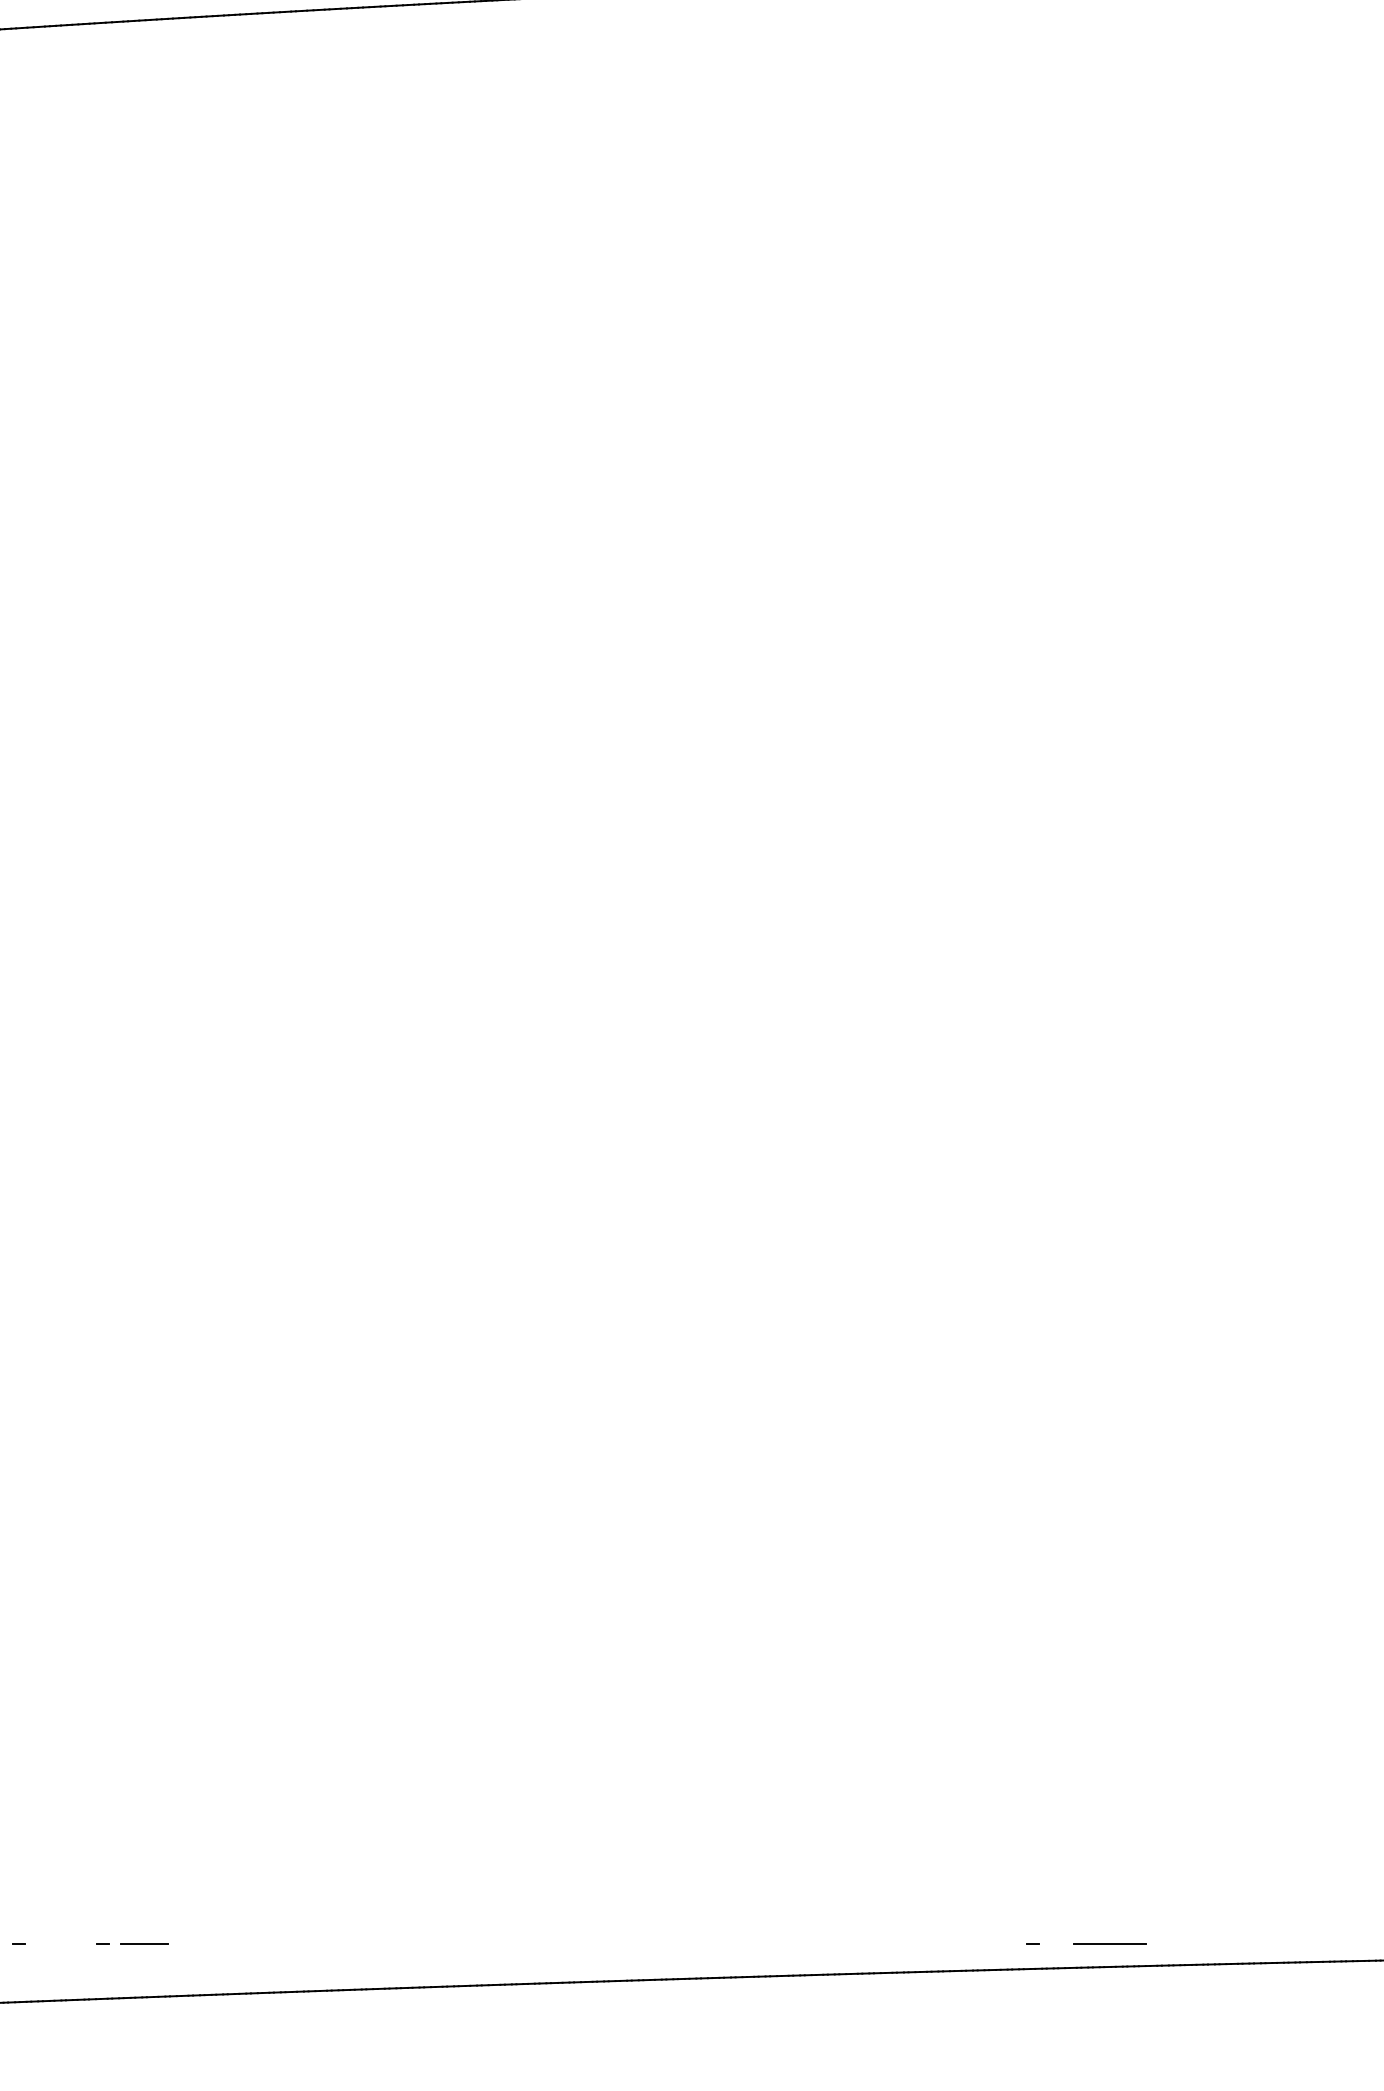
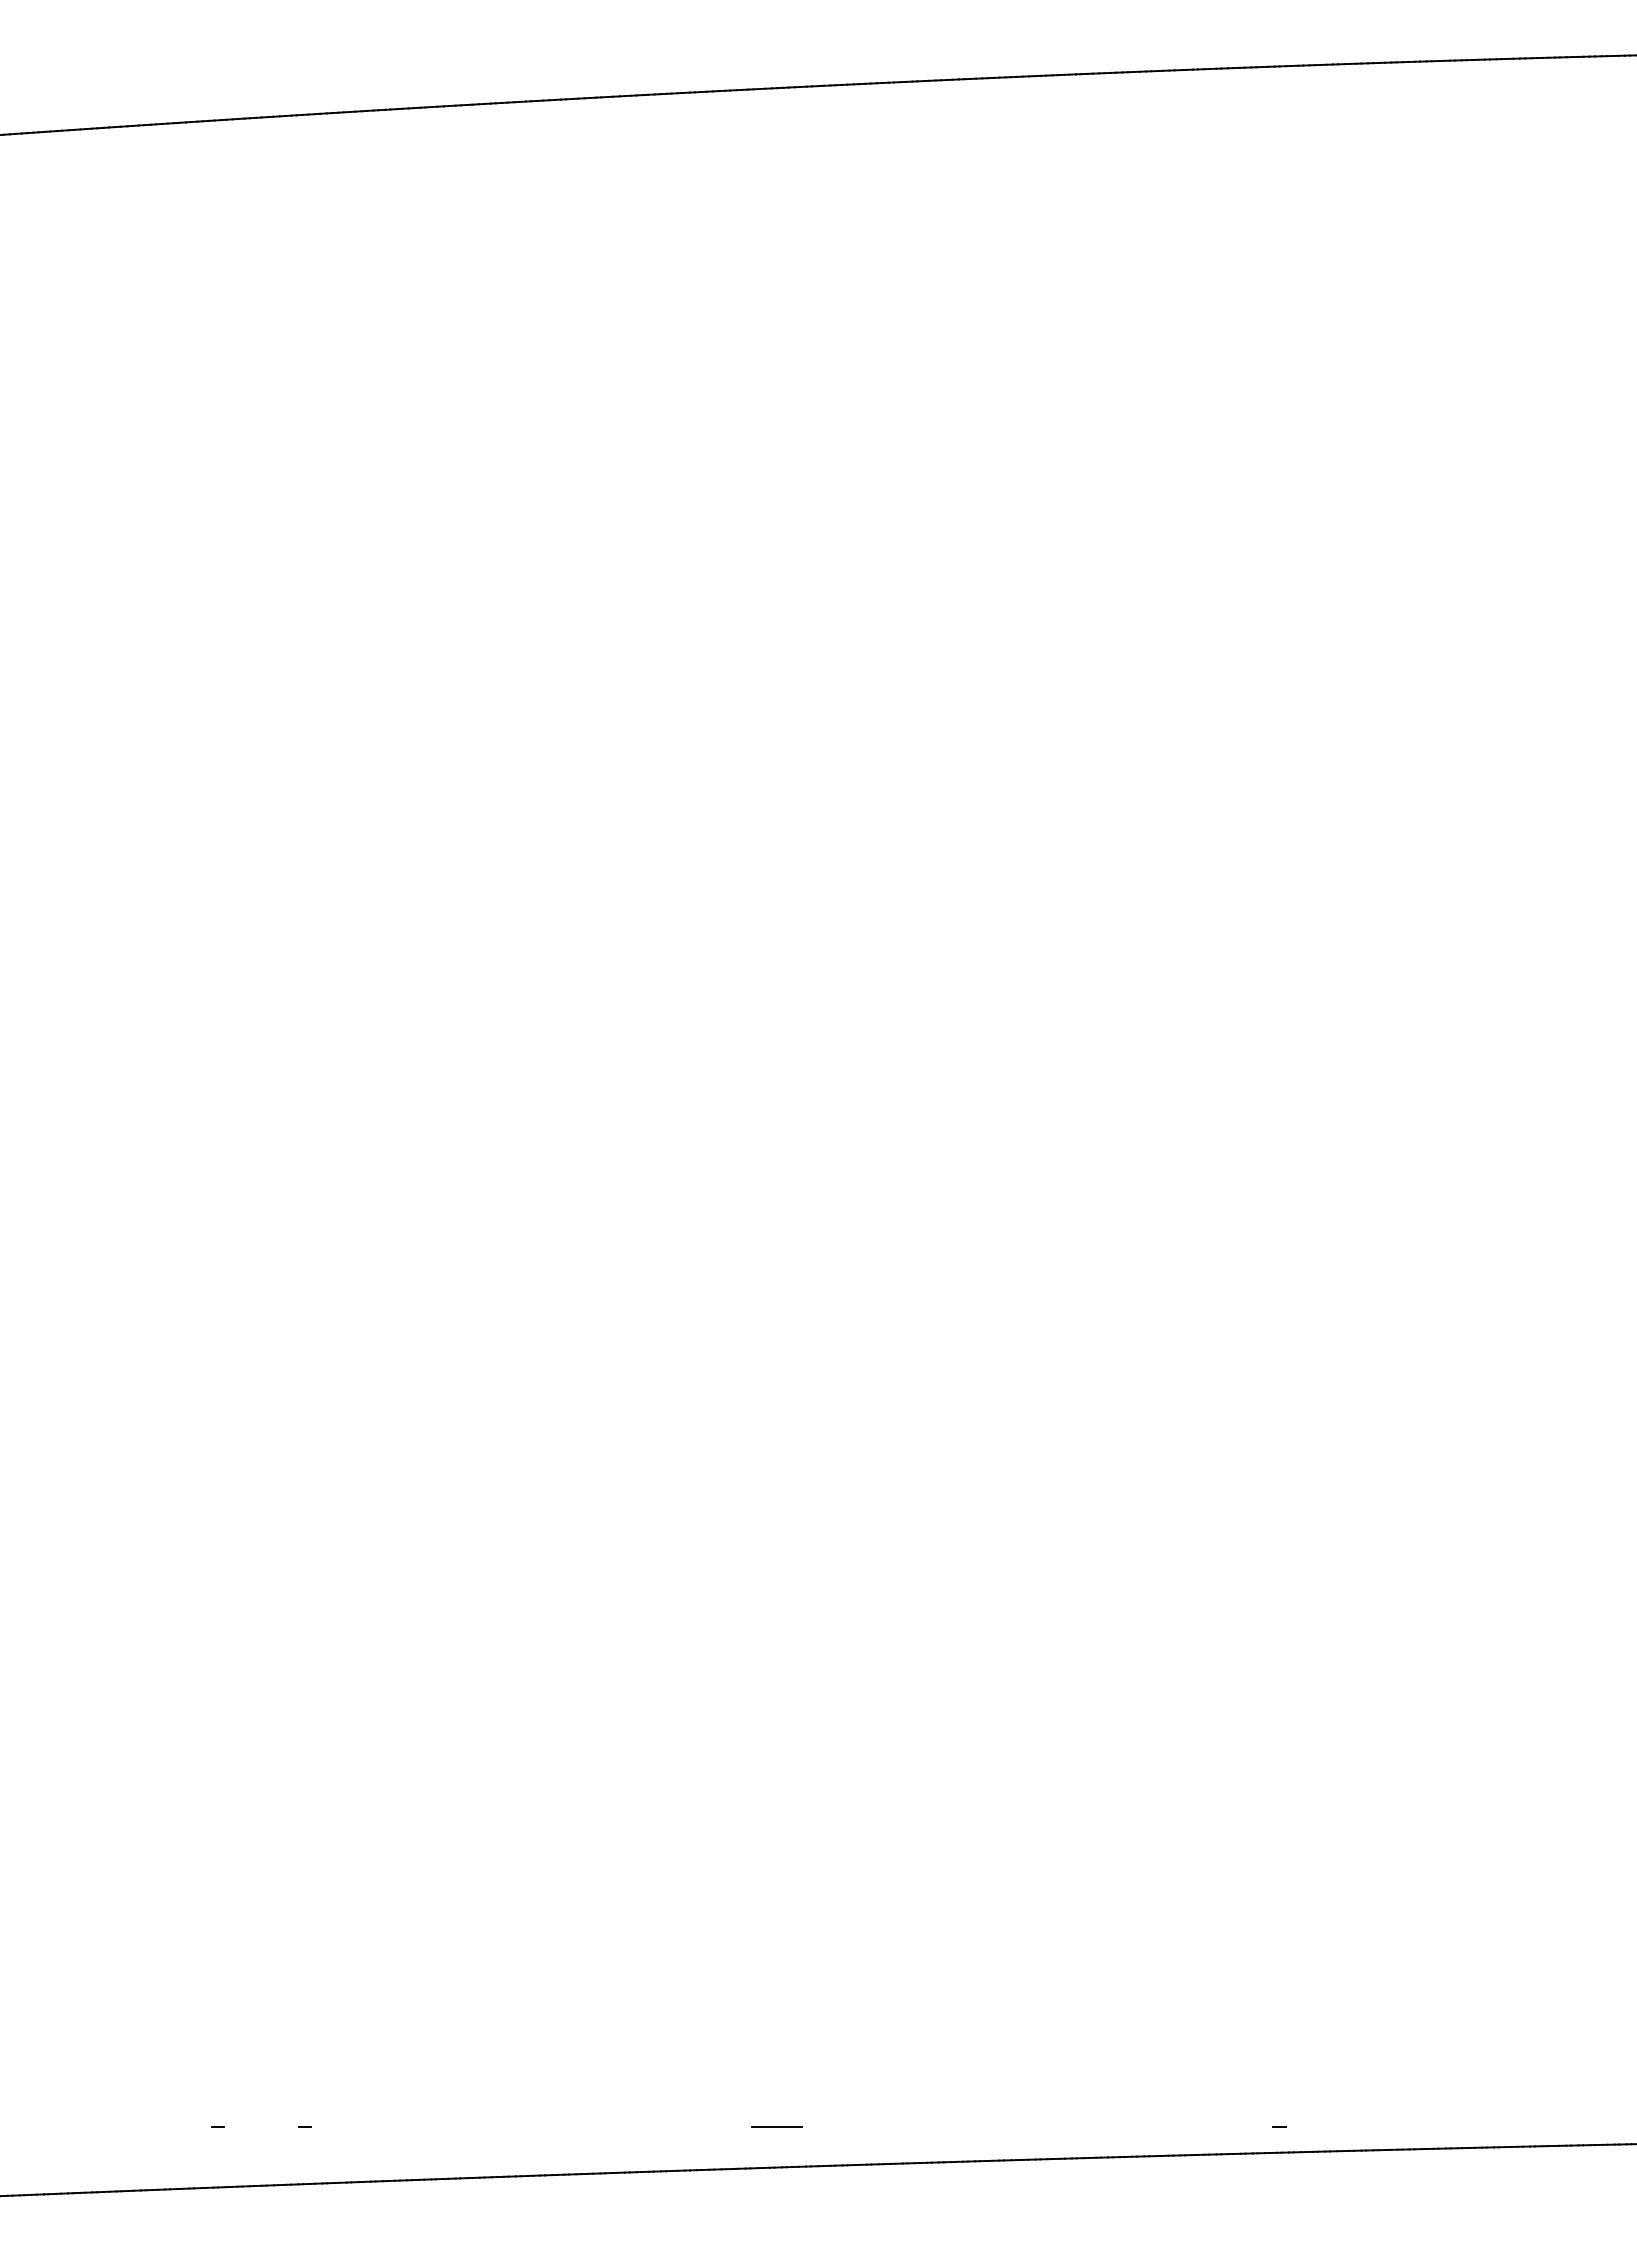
line: (144, 1943) -> (776, 2126), moved
line: (1109, 1944) -> (1359, 2127), removed

